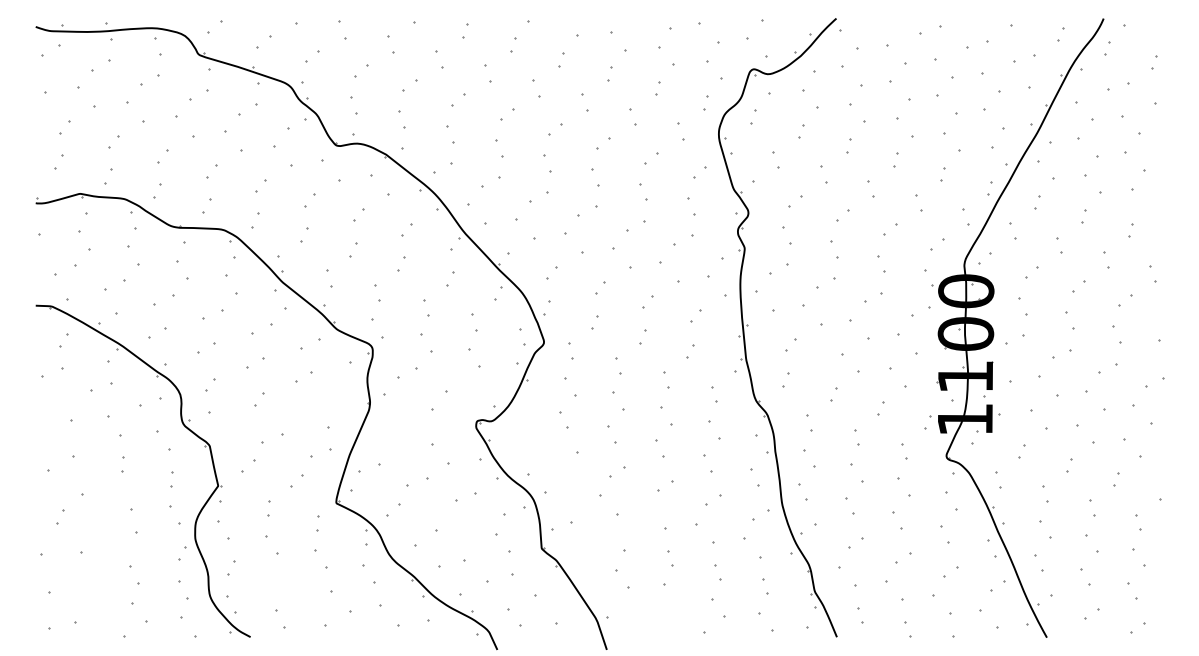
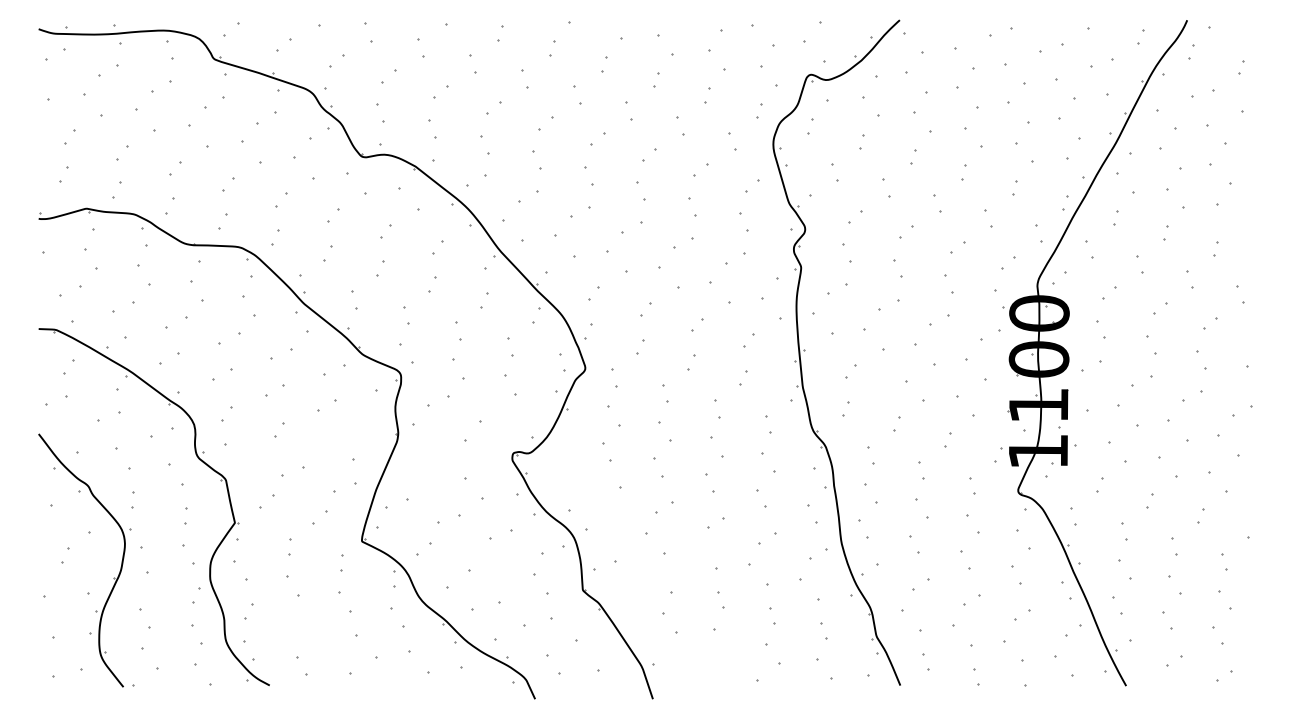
part: (105, 537) -> (113, 578), added

